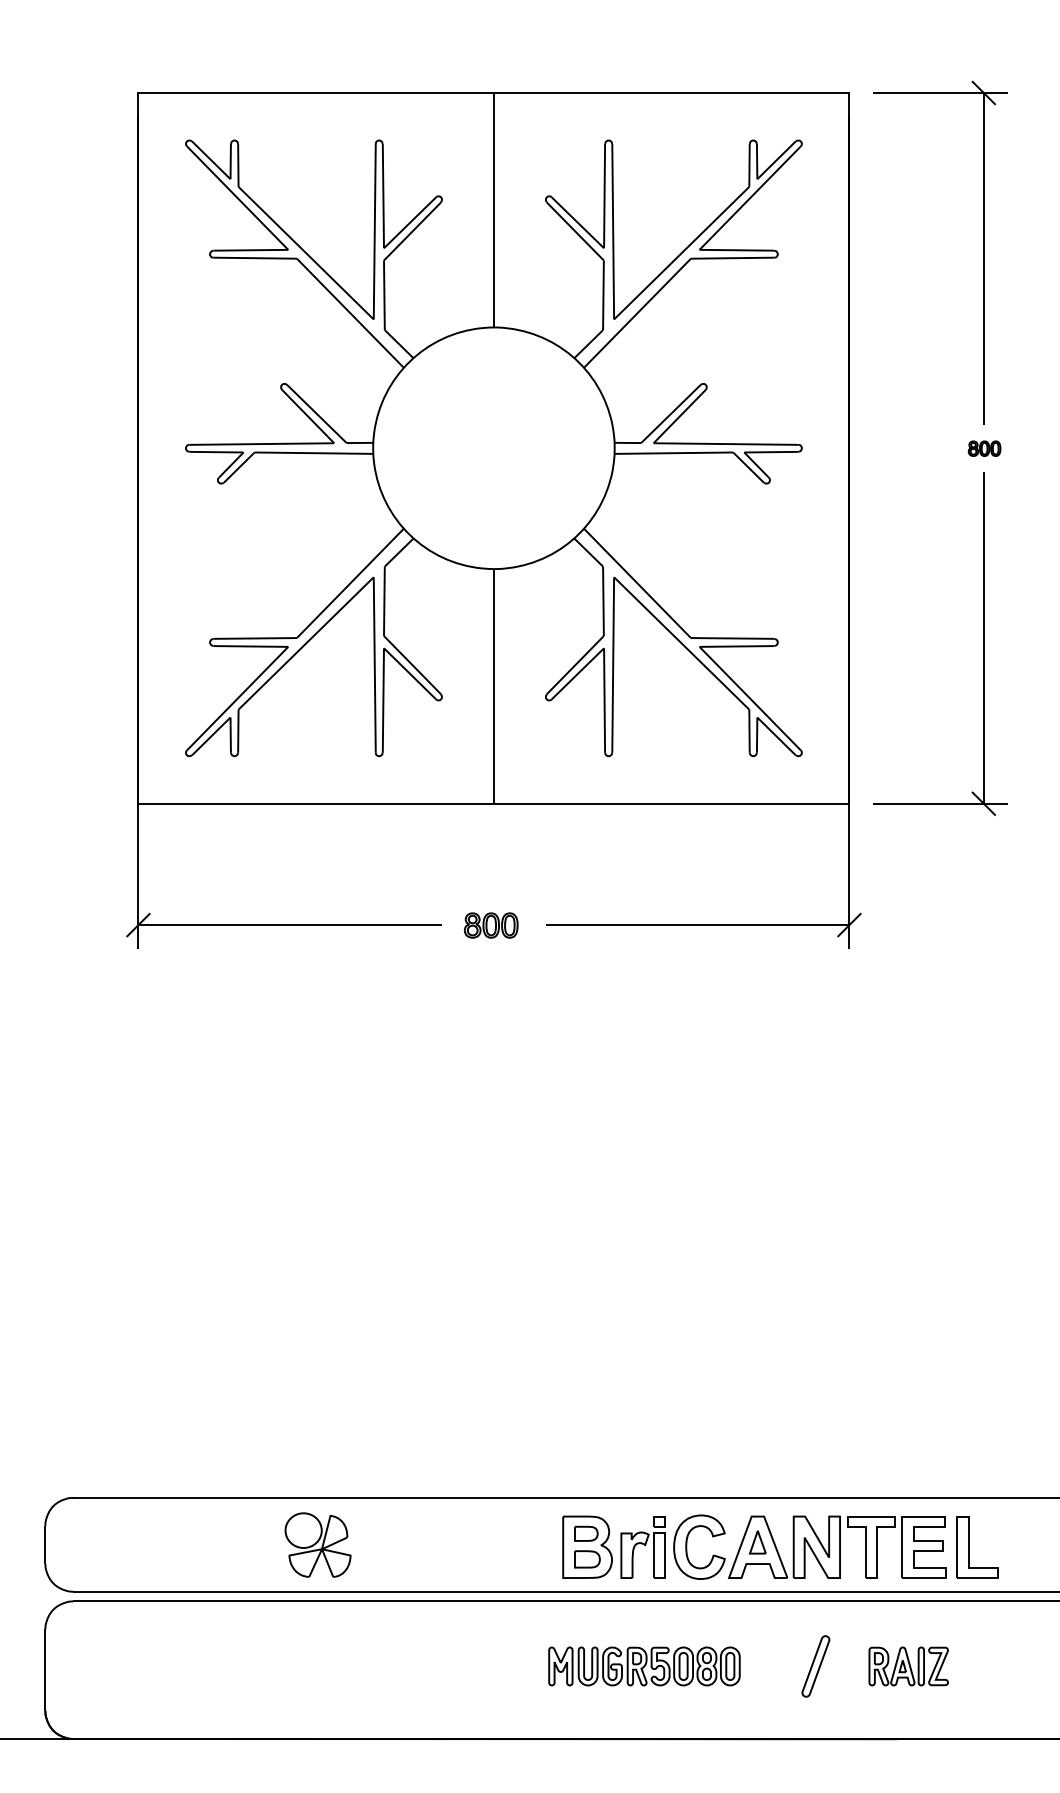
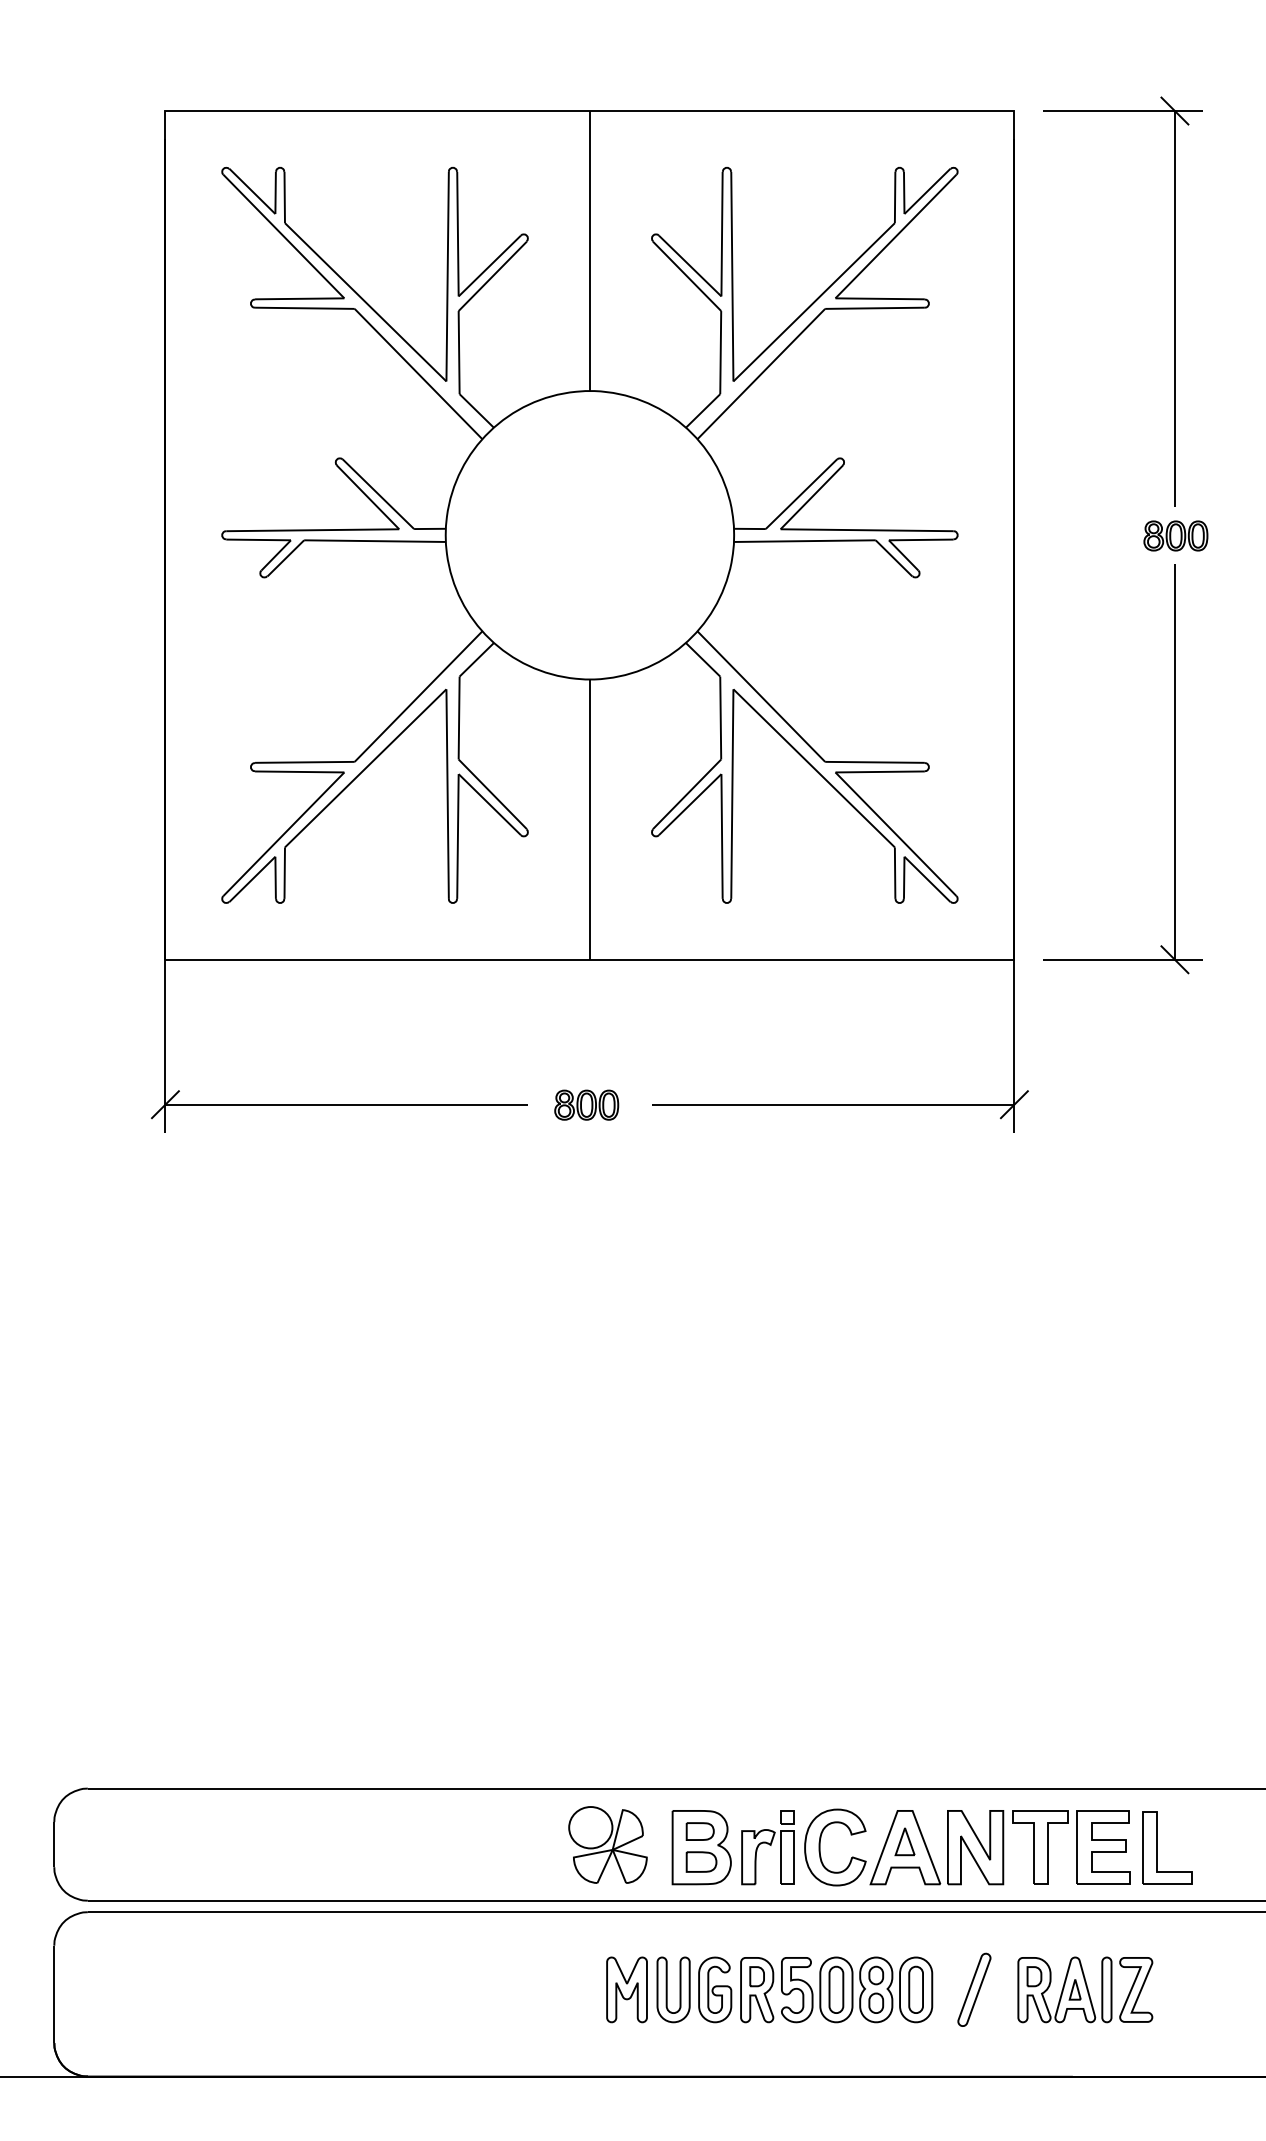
part: (984, 448) -> (1175, 535), size x1.67
part: (317, 1544) -> (607, 1844), moved
part: (644, 1666) -> (769, 1989), size x1.43
part: (908, 1666) -> (1084, 1989), size x1.43

